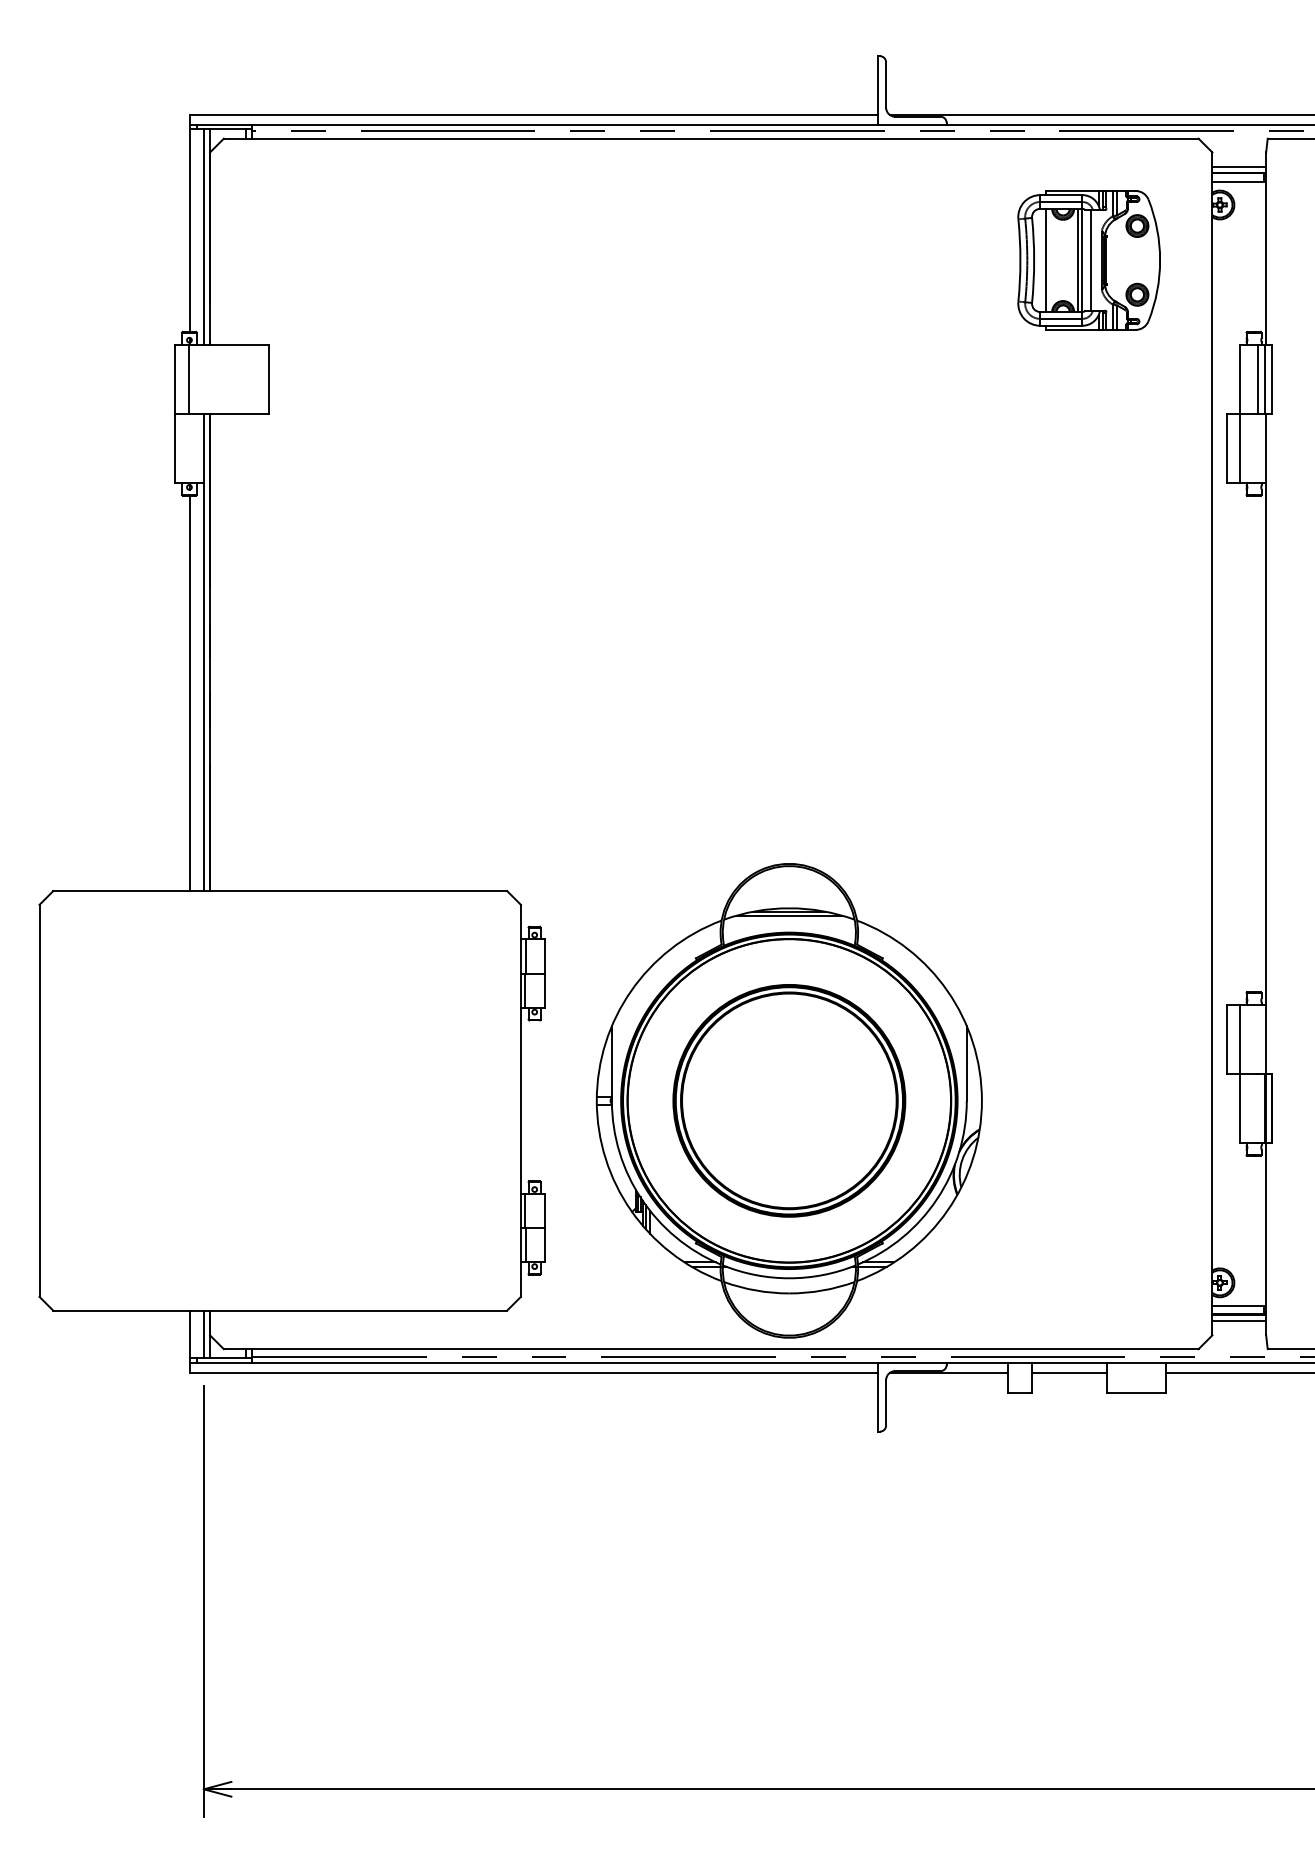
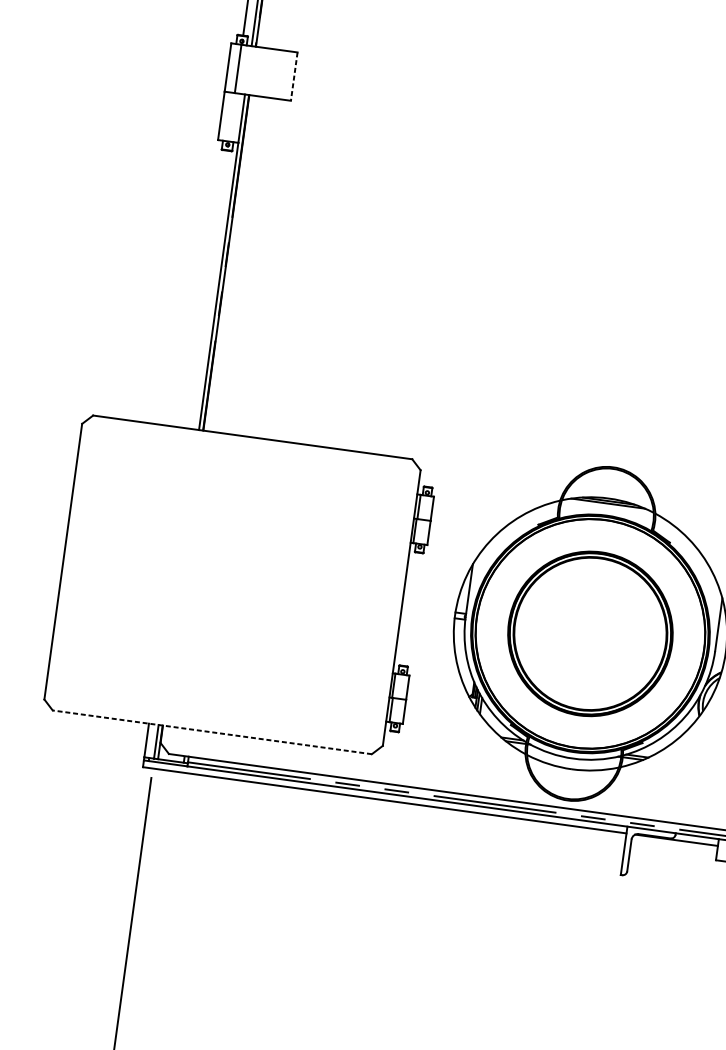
line: (269, 379) -> (294, 76), solid -> dashed
line: (190, 693) -> (208, 289), removed
line: (280, 1310) -> (212, 732), solid -> dashed

